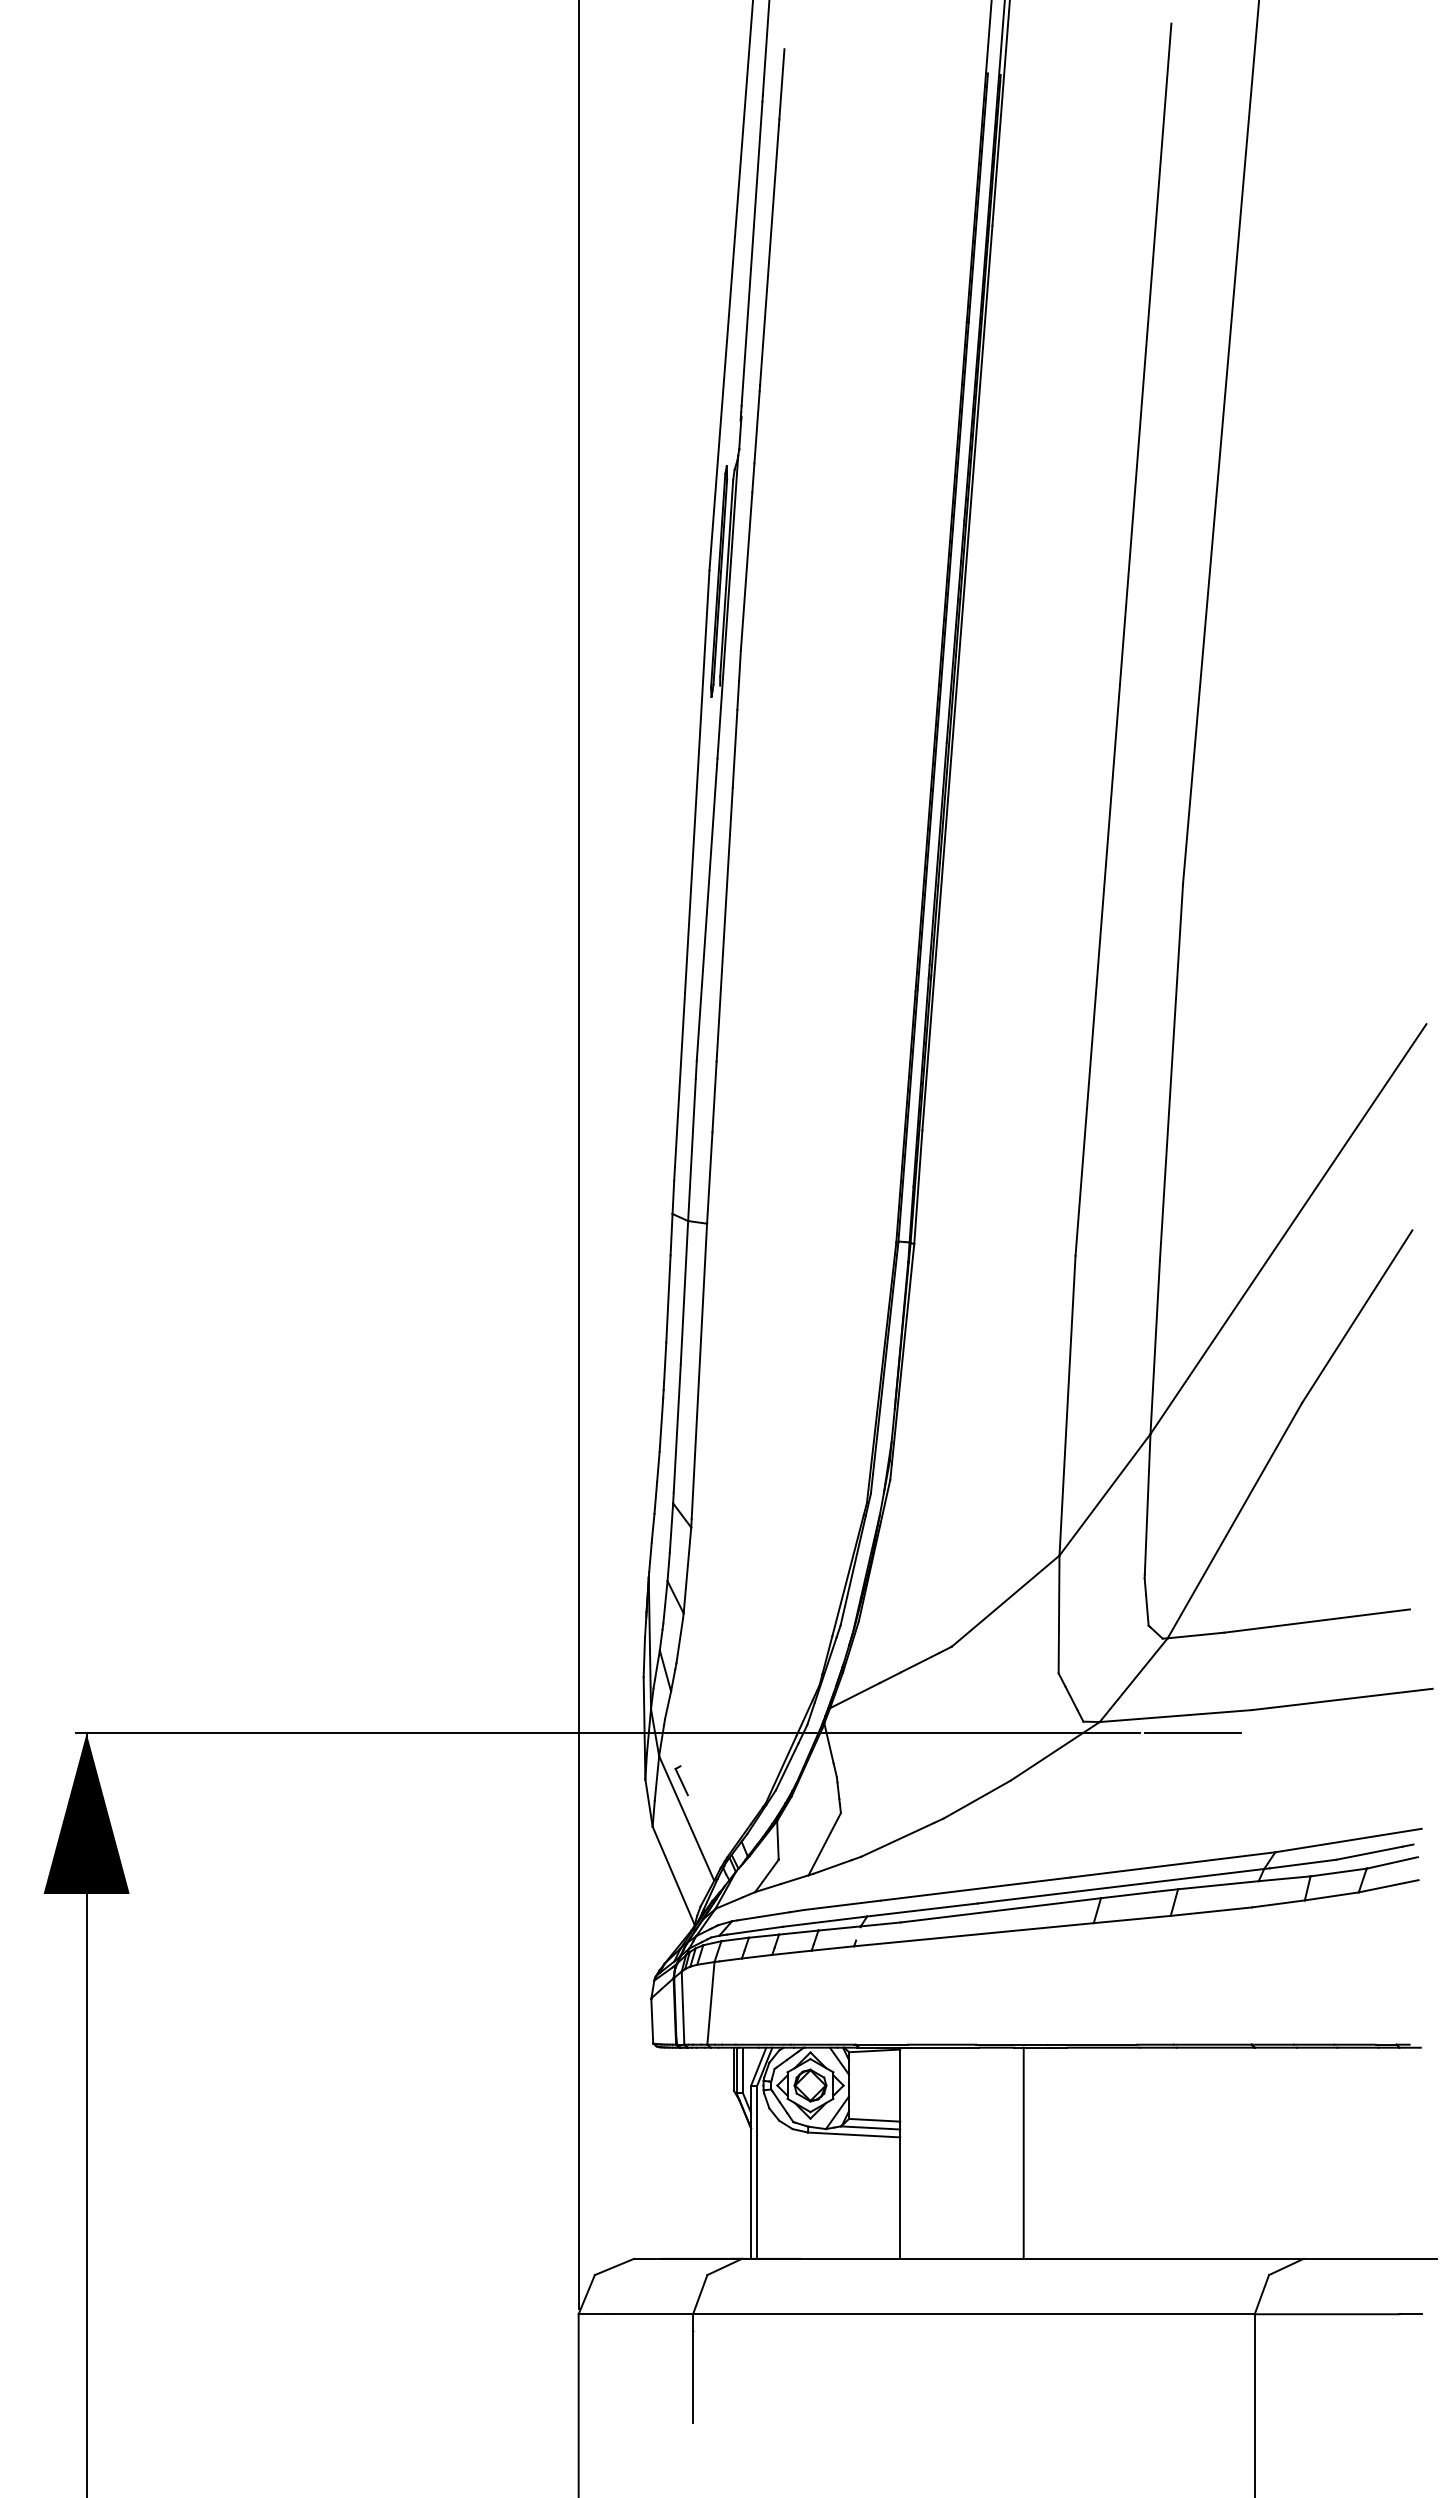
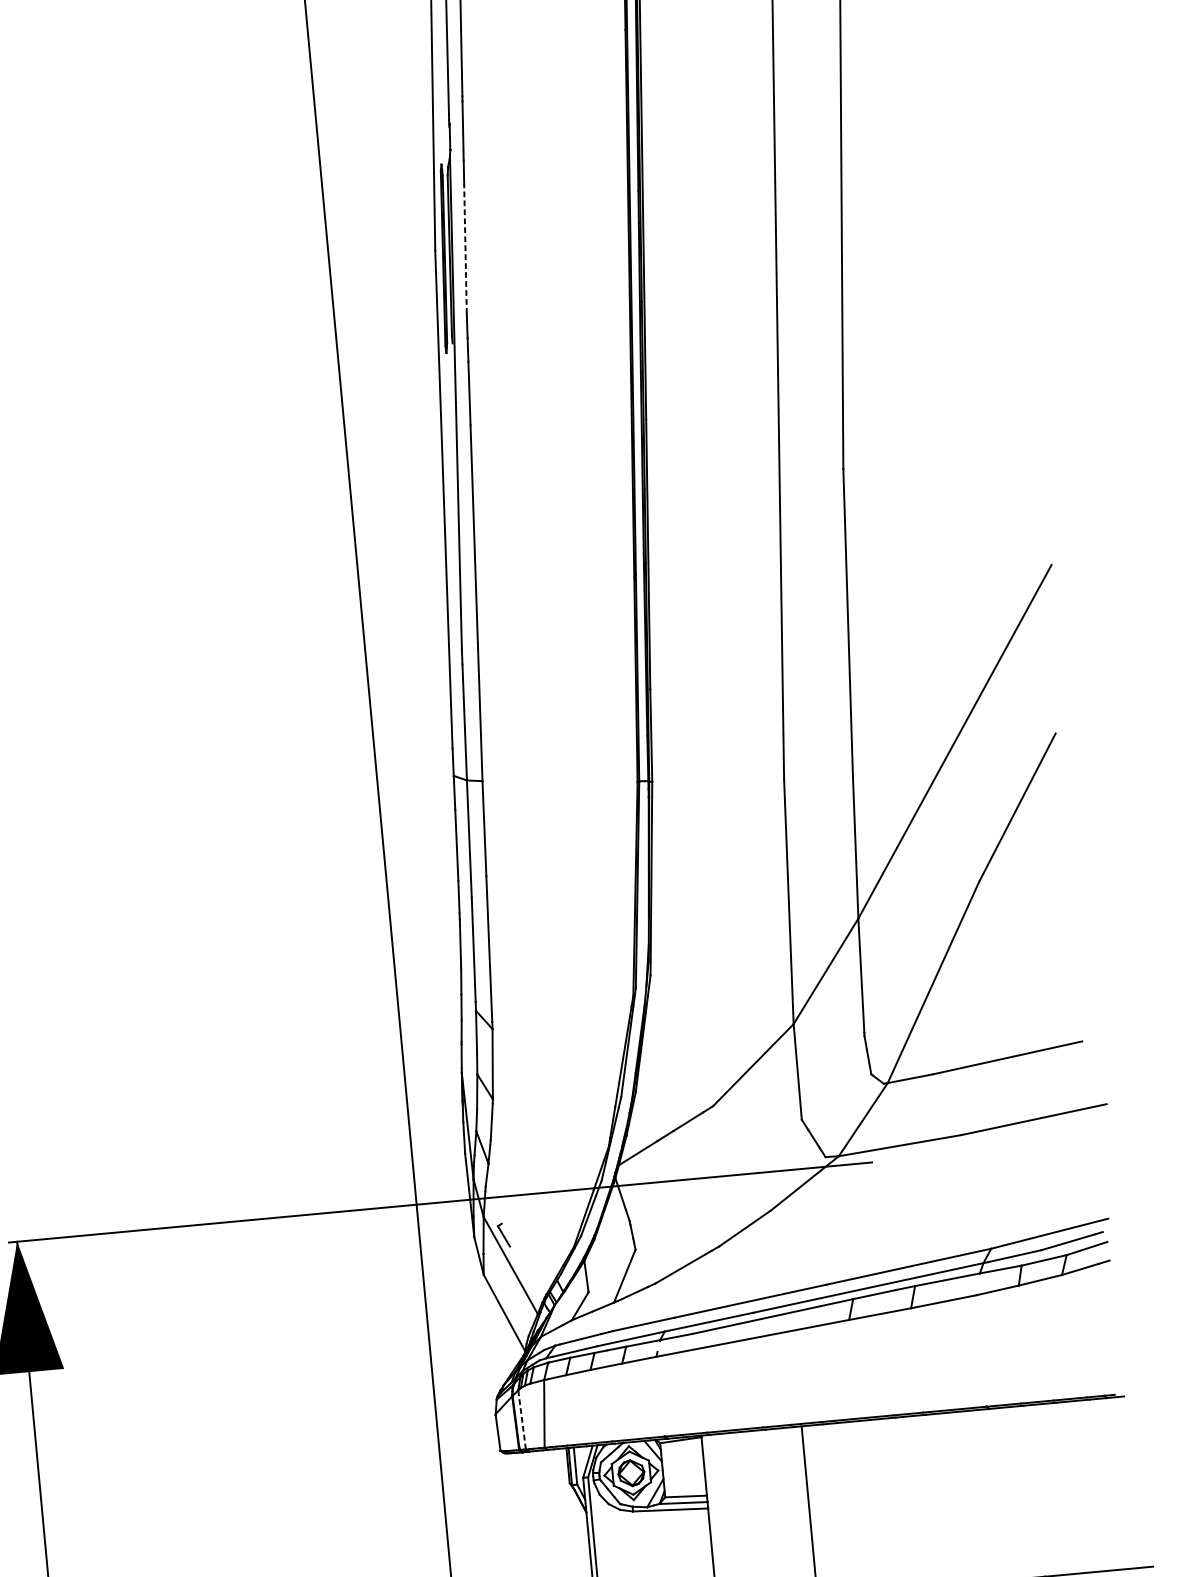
line: (746, 571) -> (465, 248), solid -> dashed
line: (1192, 1733) -> (915, 1158), removed
line: (683, 2008) -> (522, 1420), solid -> dashed

